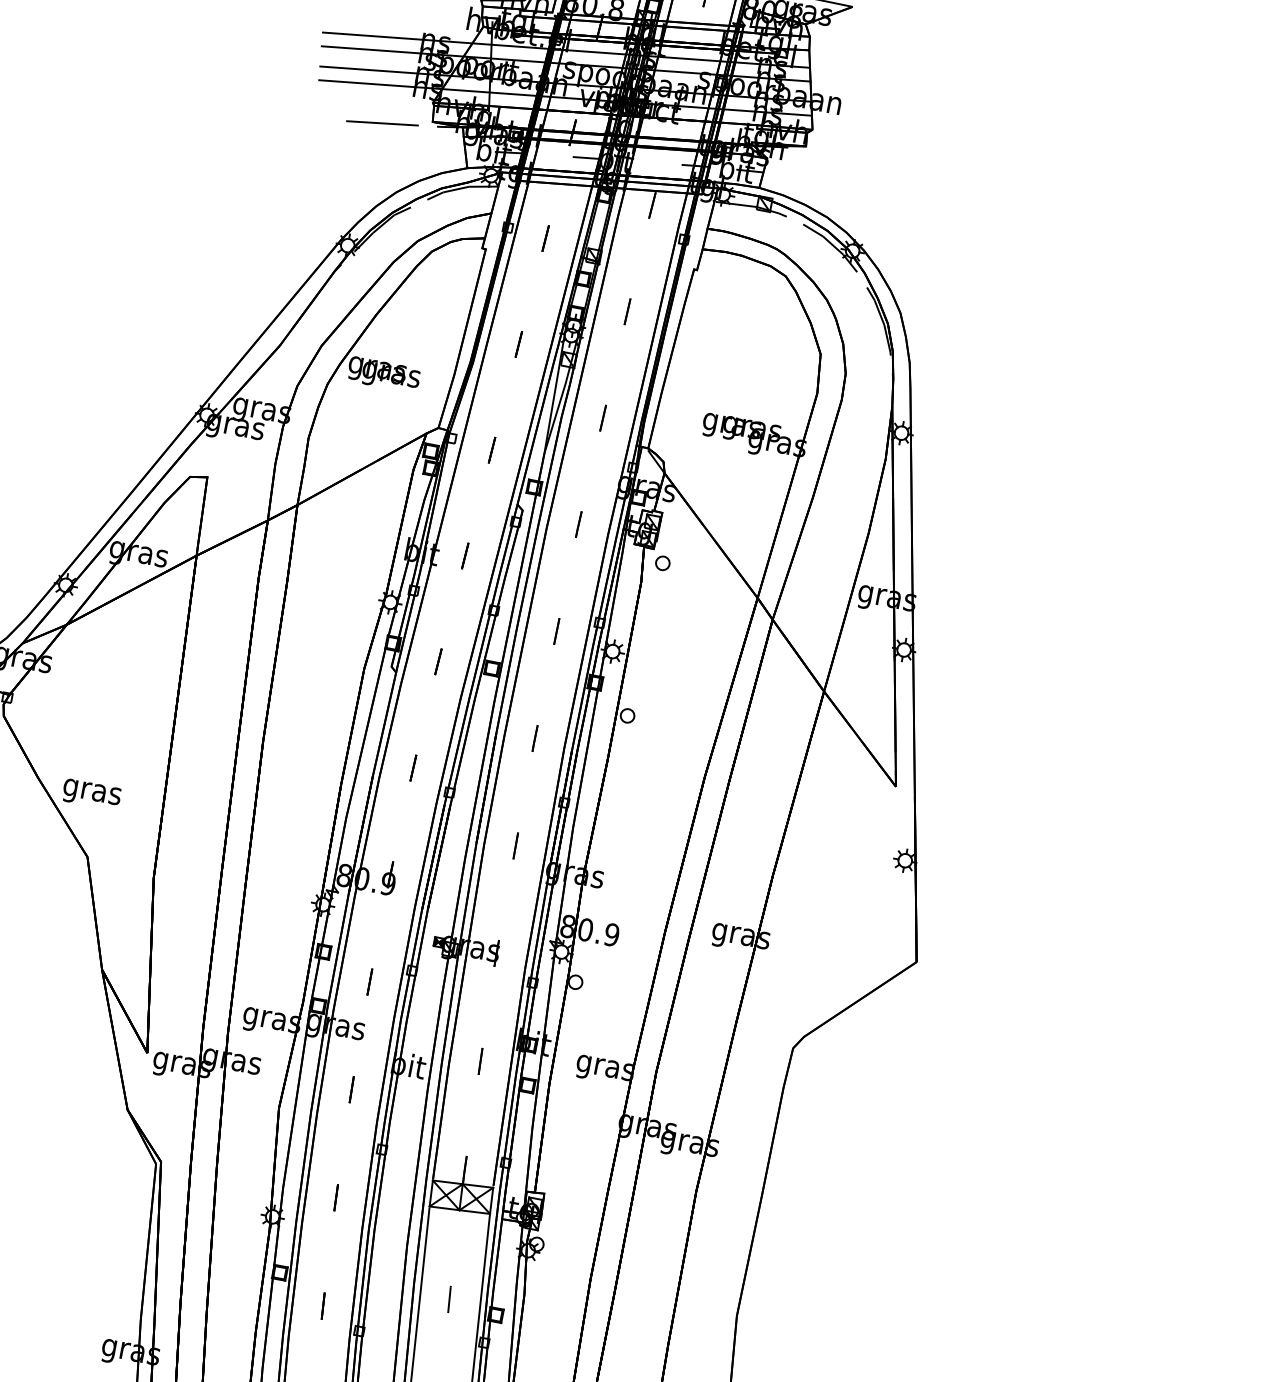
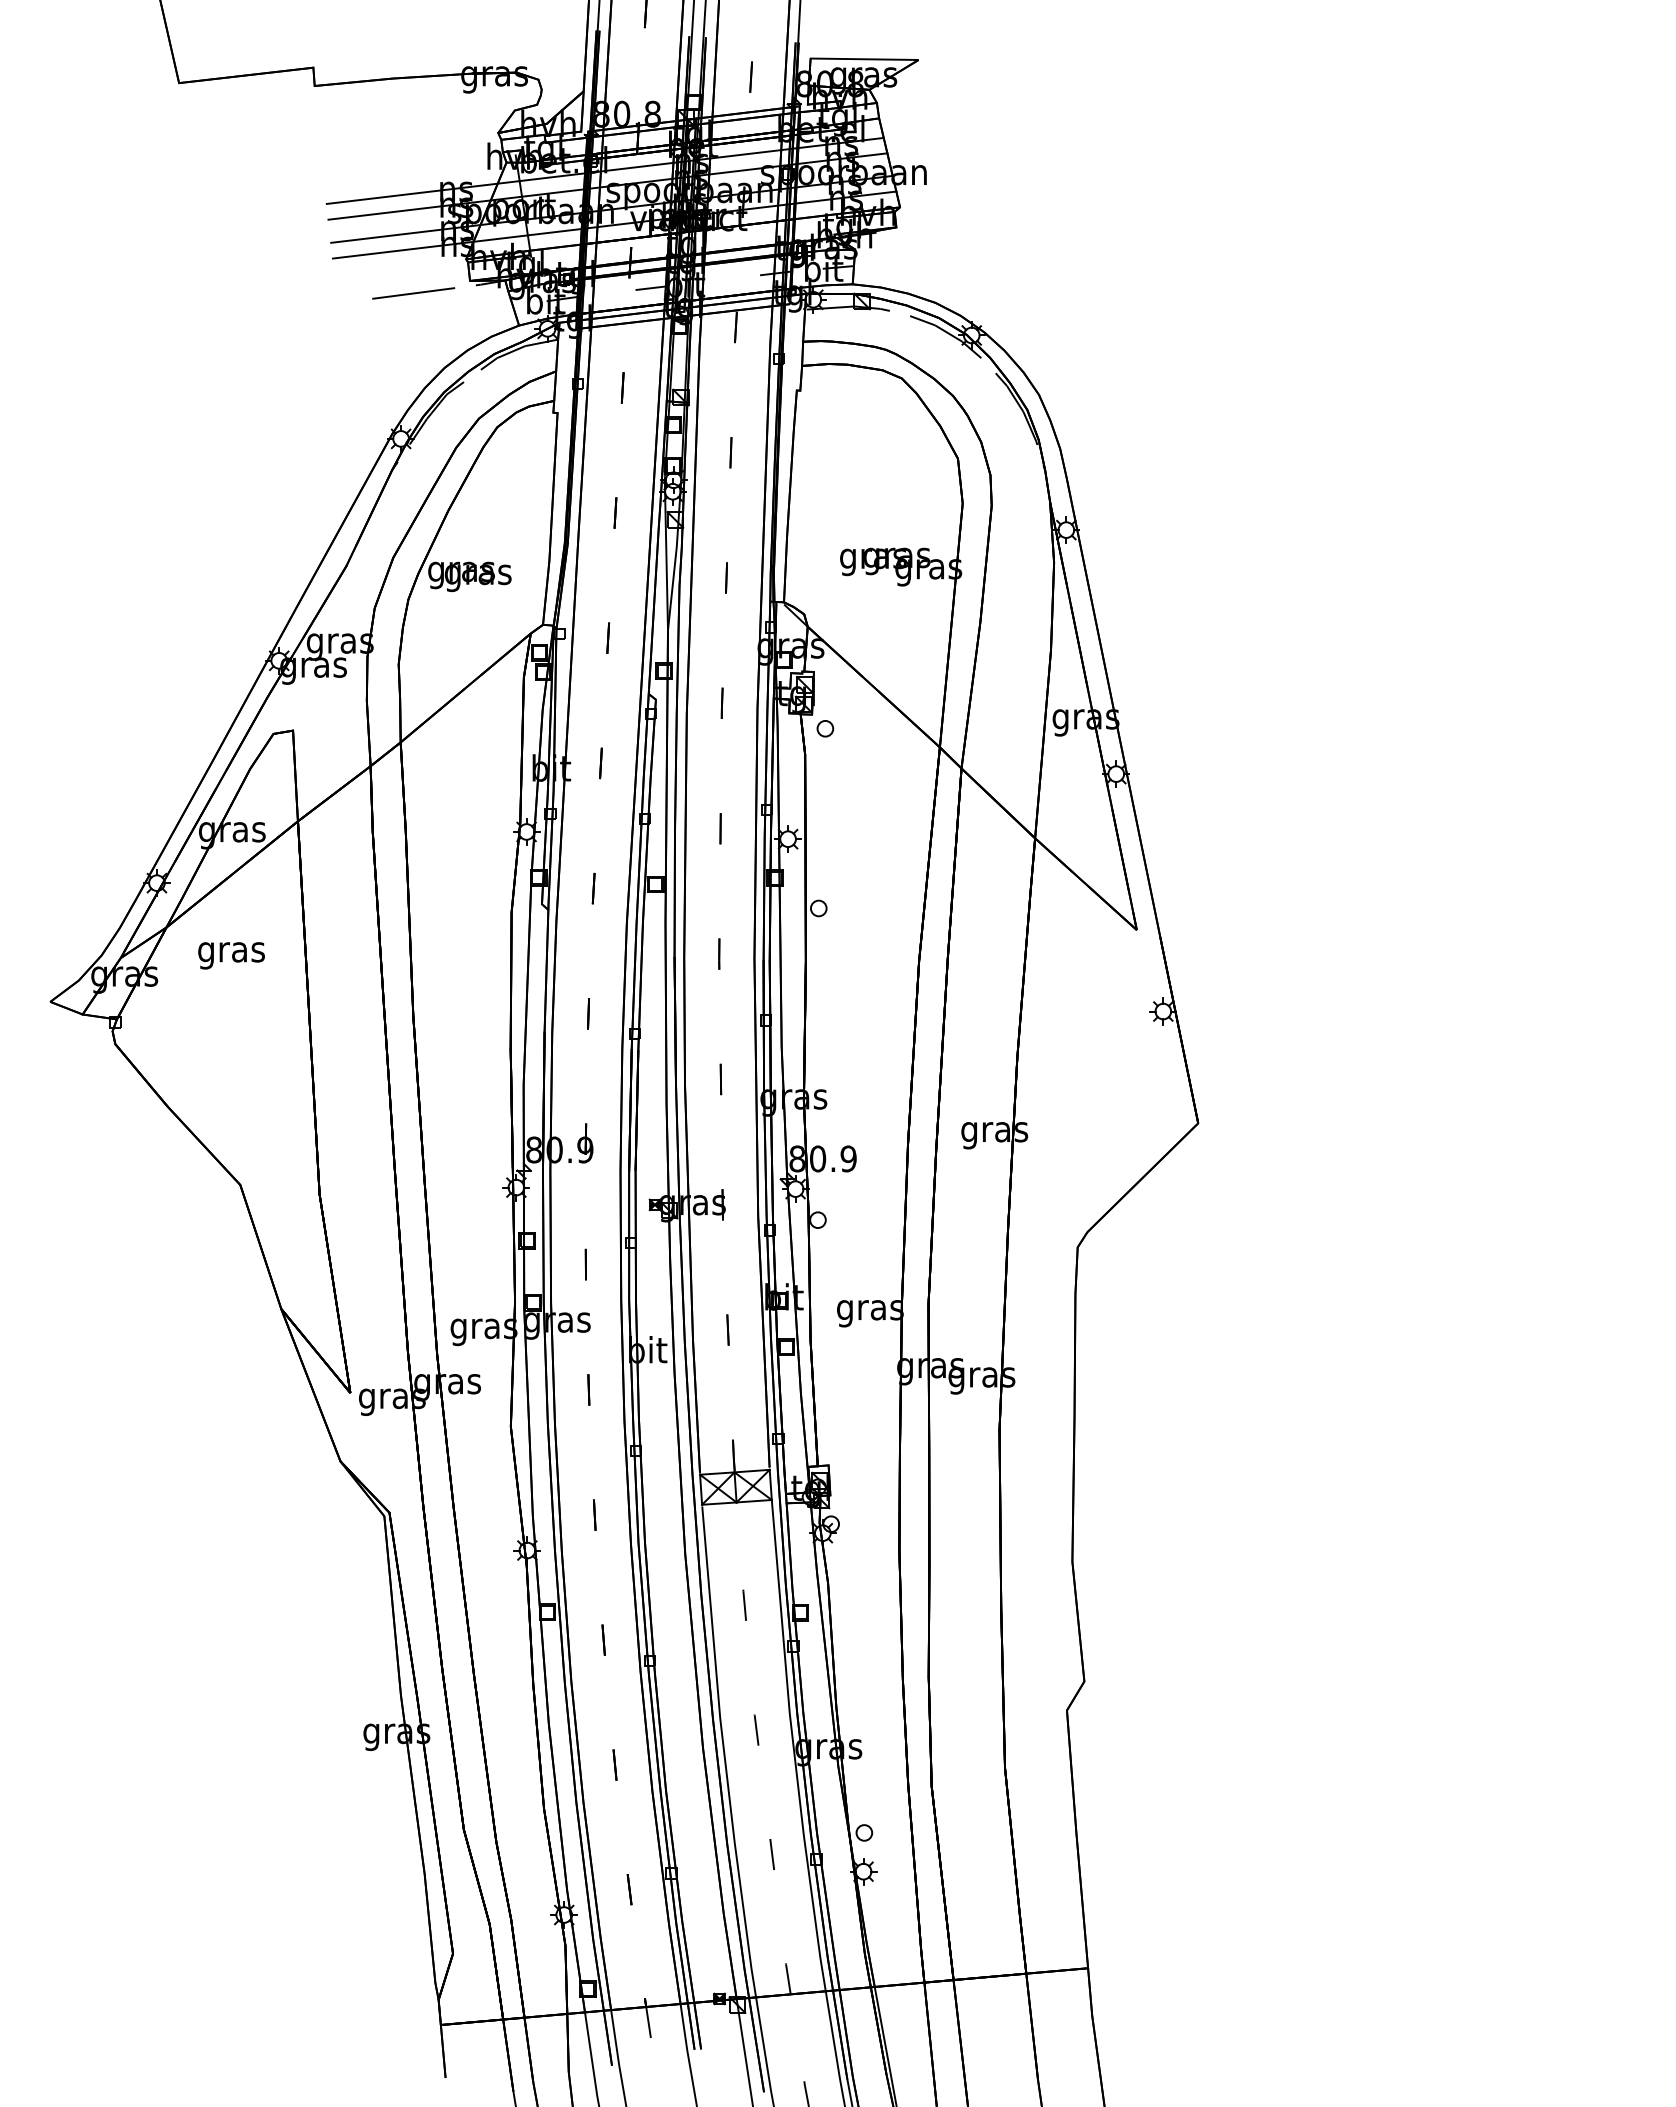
text: (91, 794) -> (231, 955), moved

